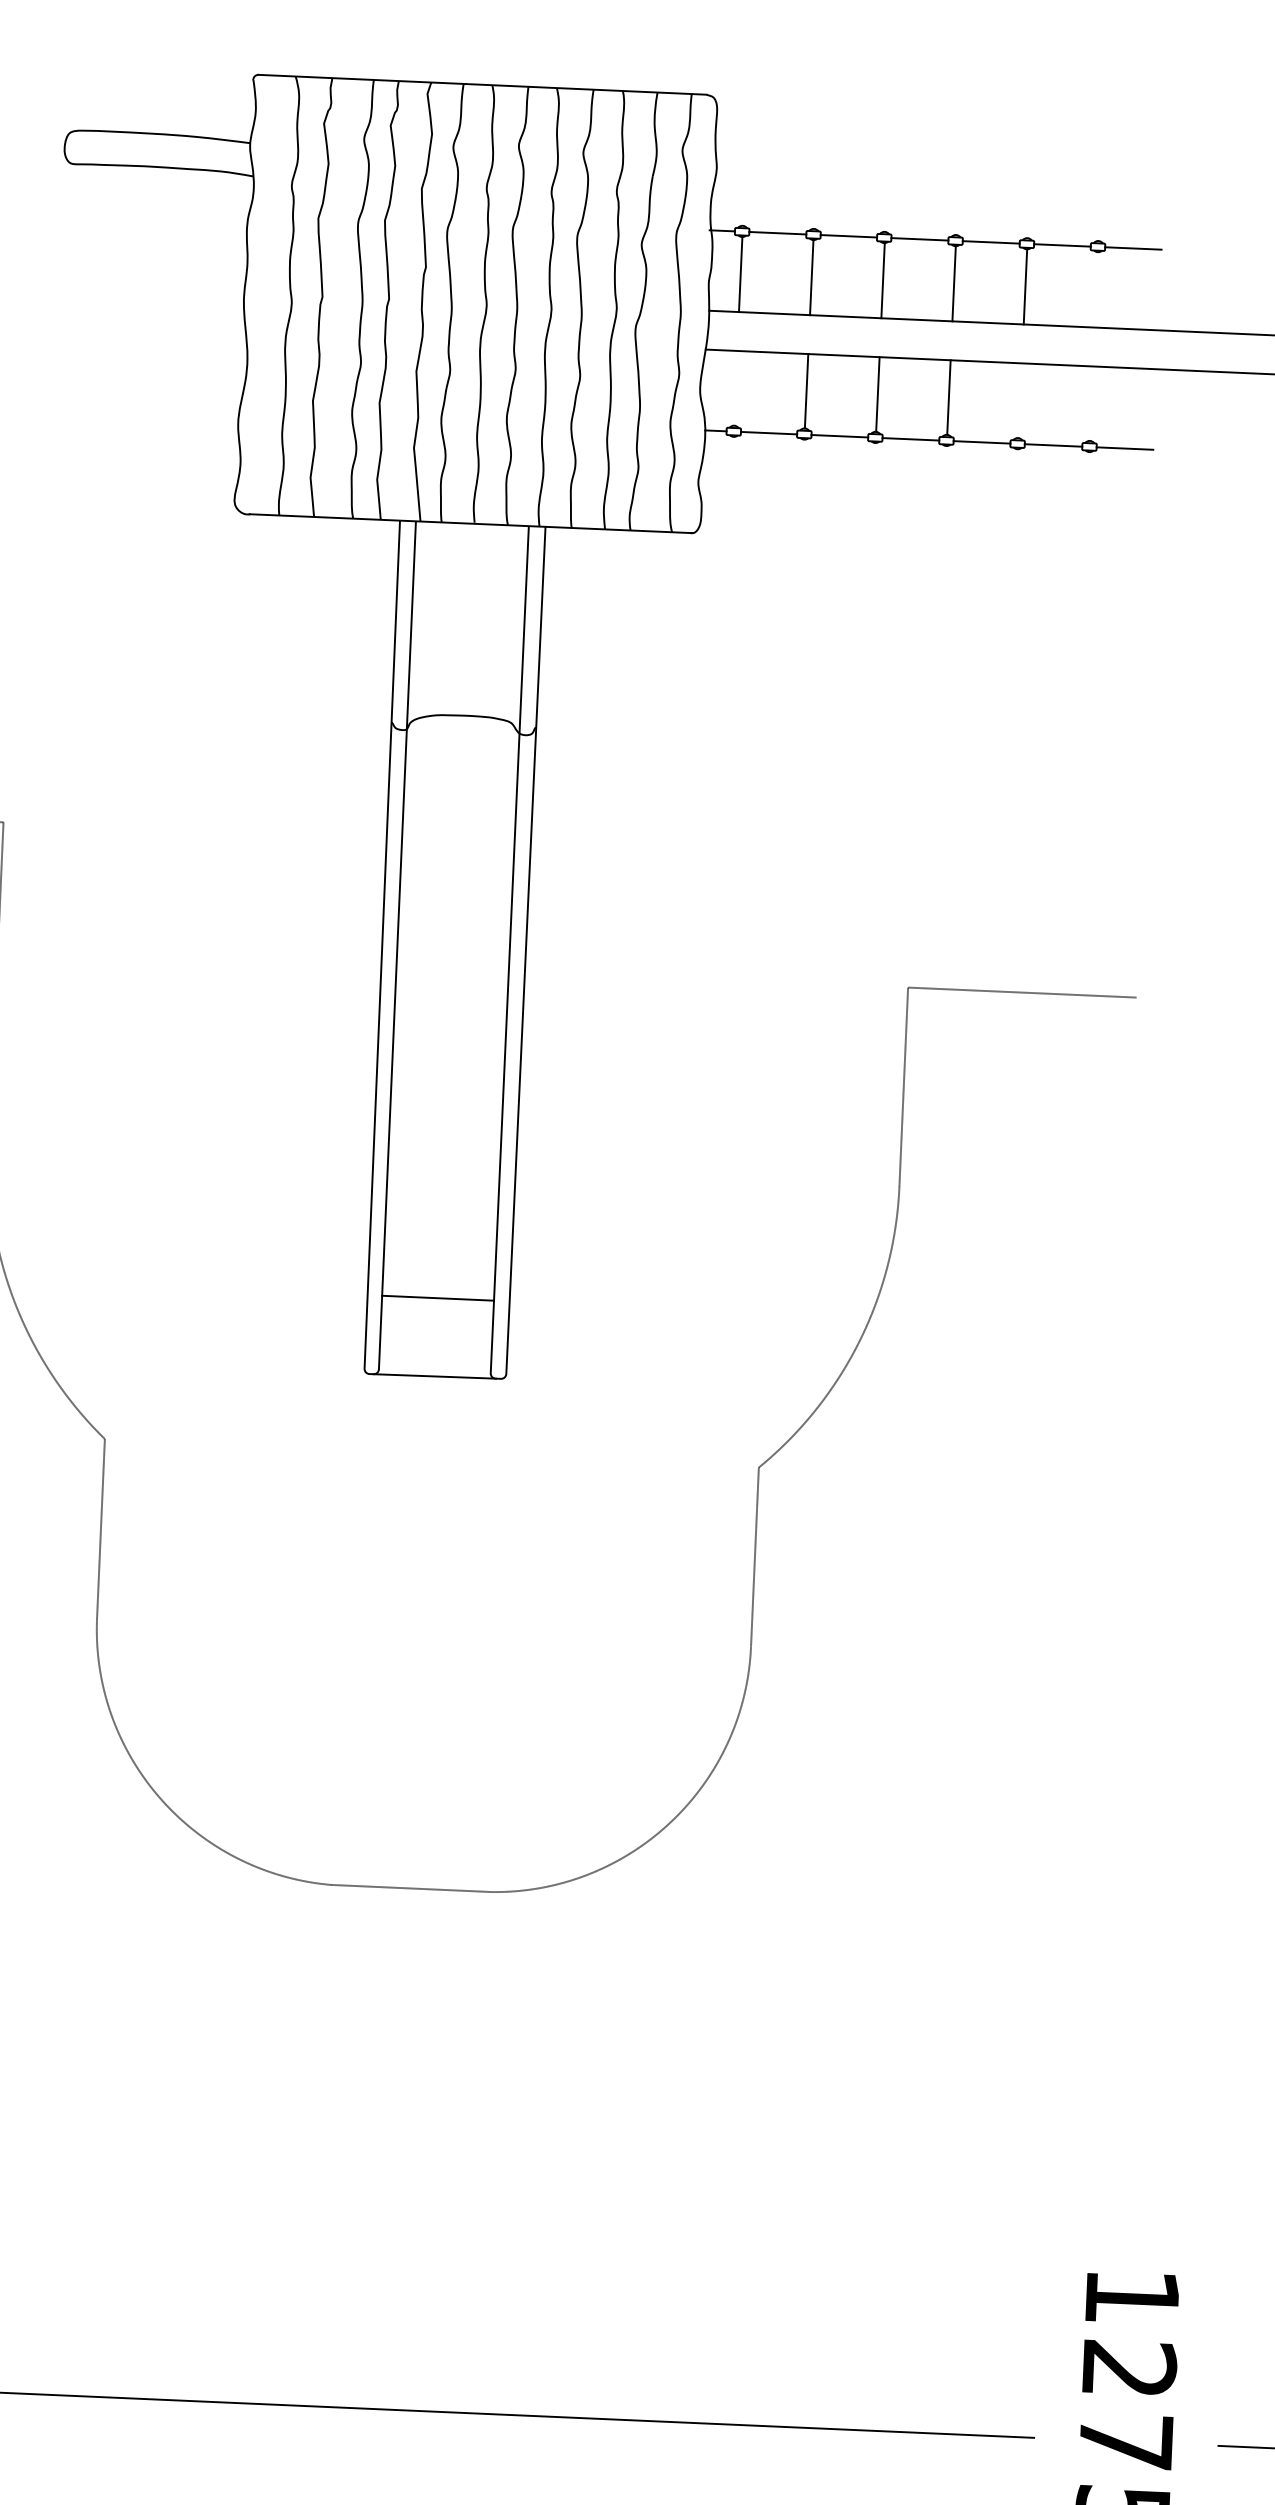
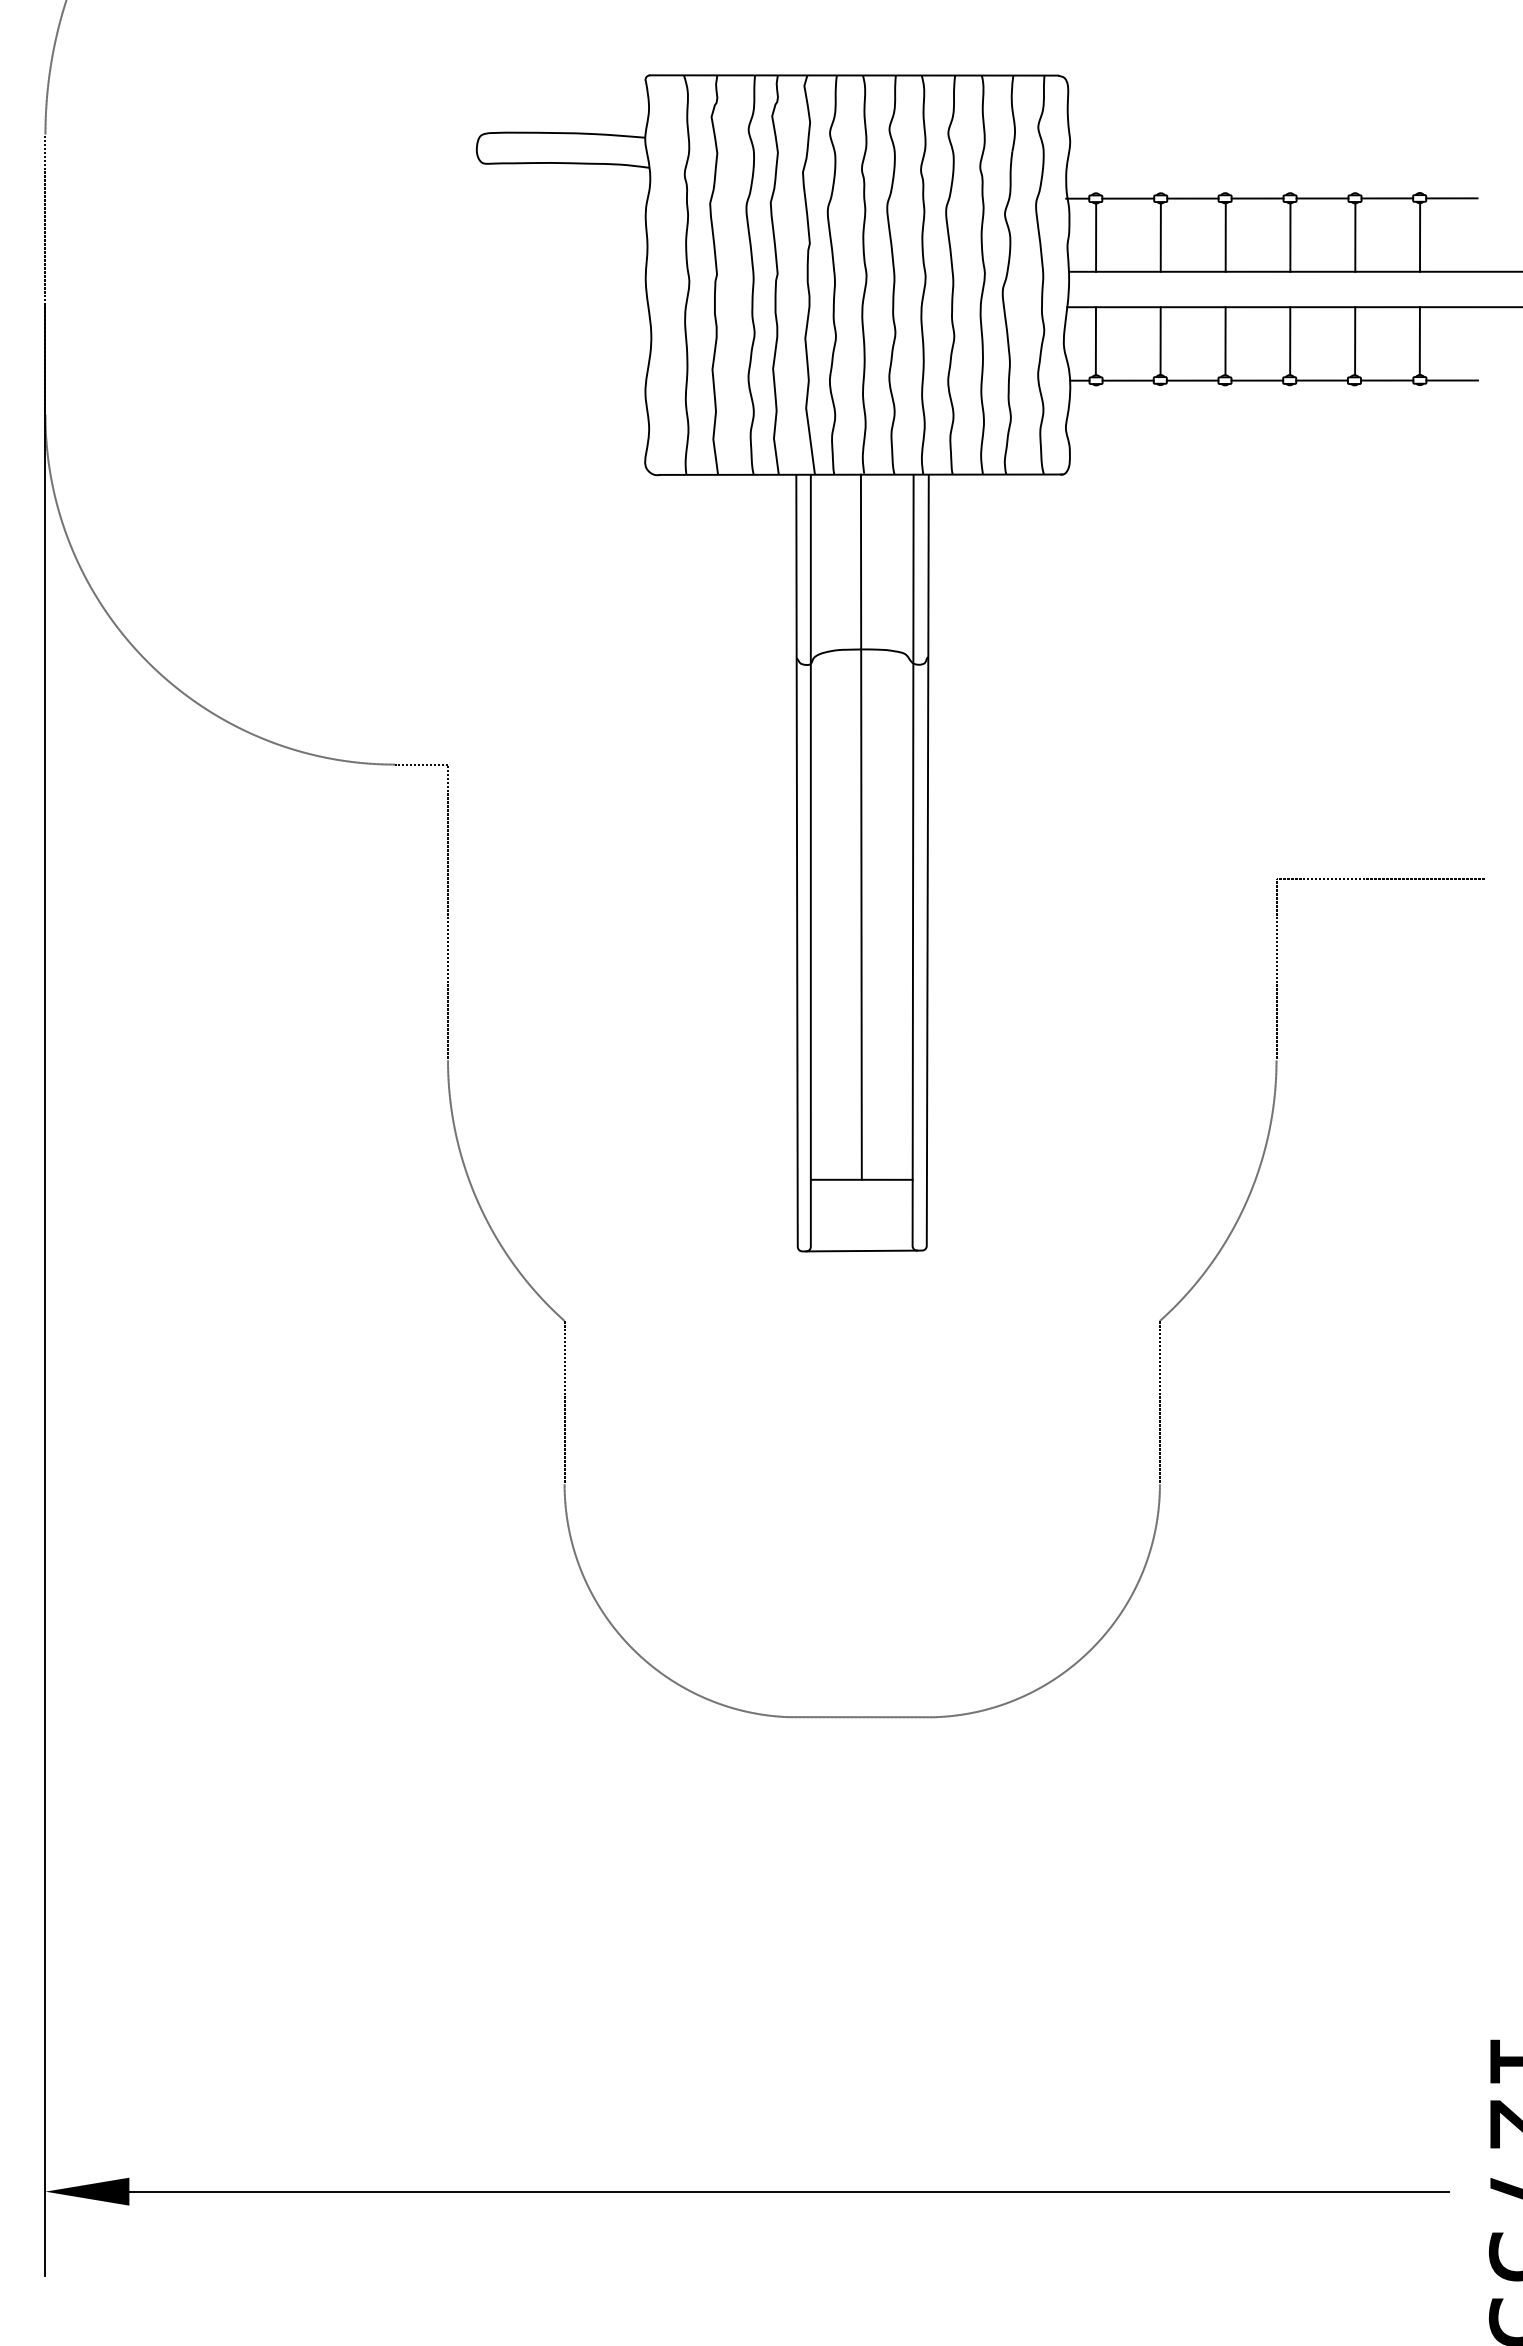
line: (1097, 289) -> (1420, 237), added
line: (735, 388) -> (1095, 341), added
line: (1020, 401) -> (1355, 341), added
line: (1090, 403) -> (1419, 340), added
line: (453, 910) -> (860, 826), added

